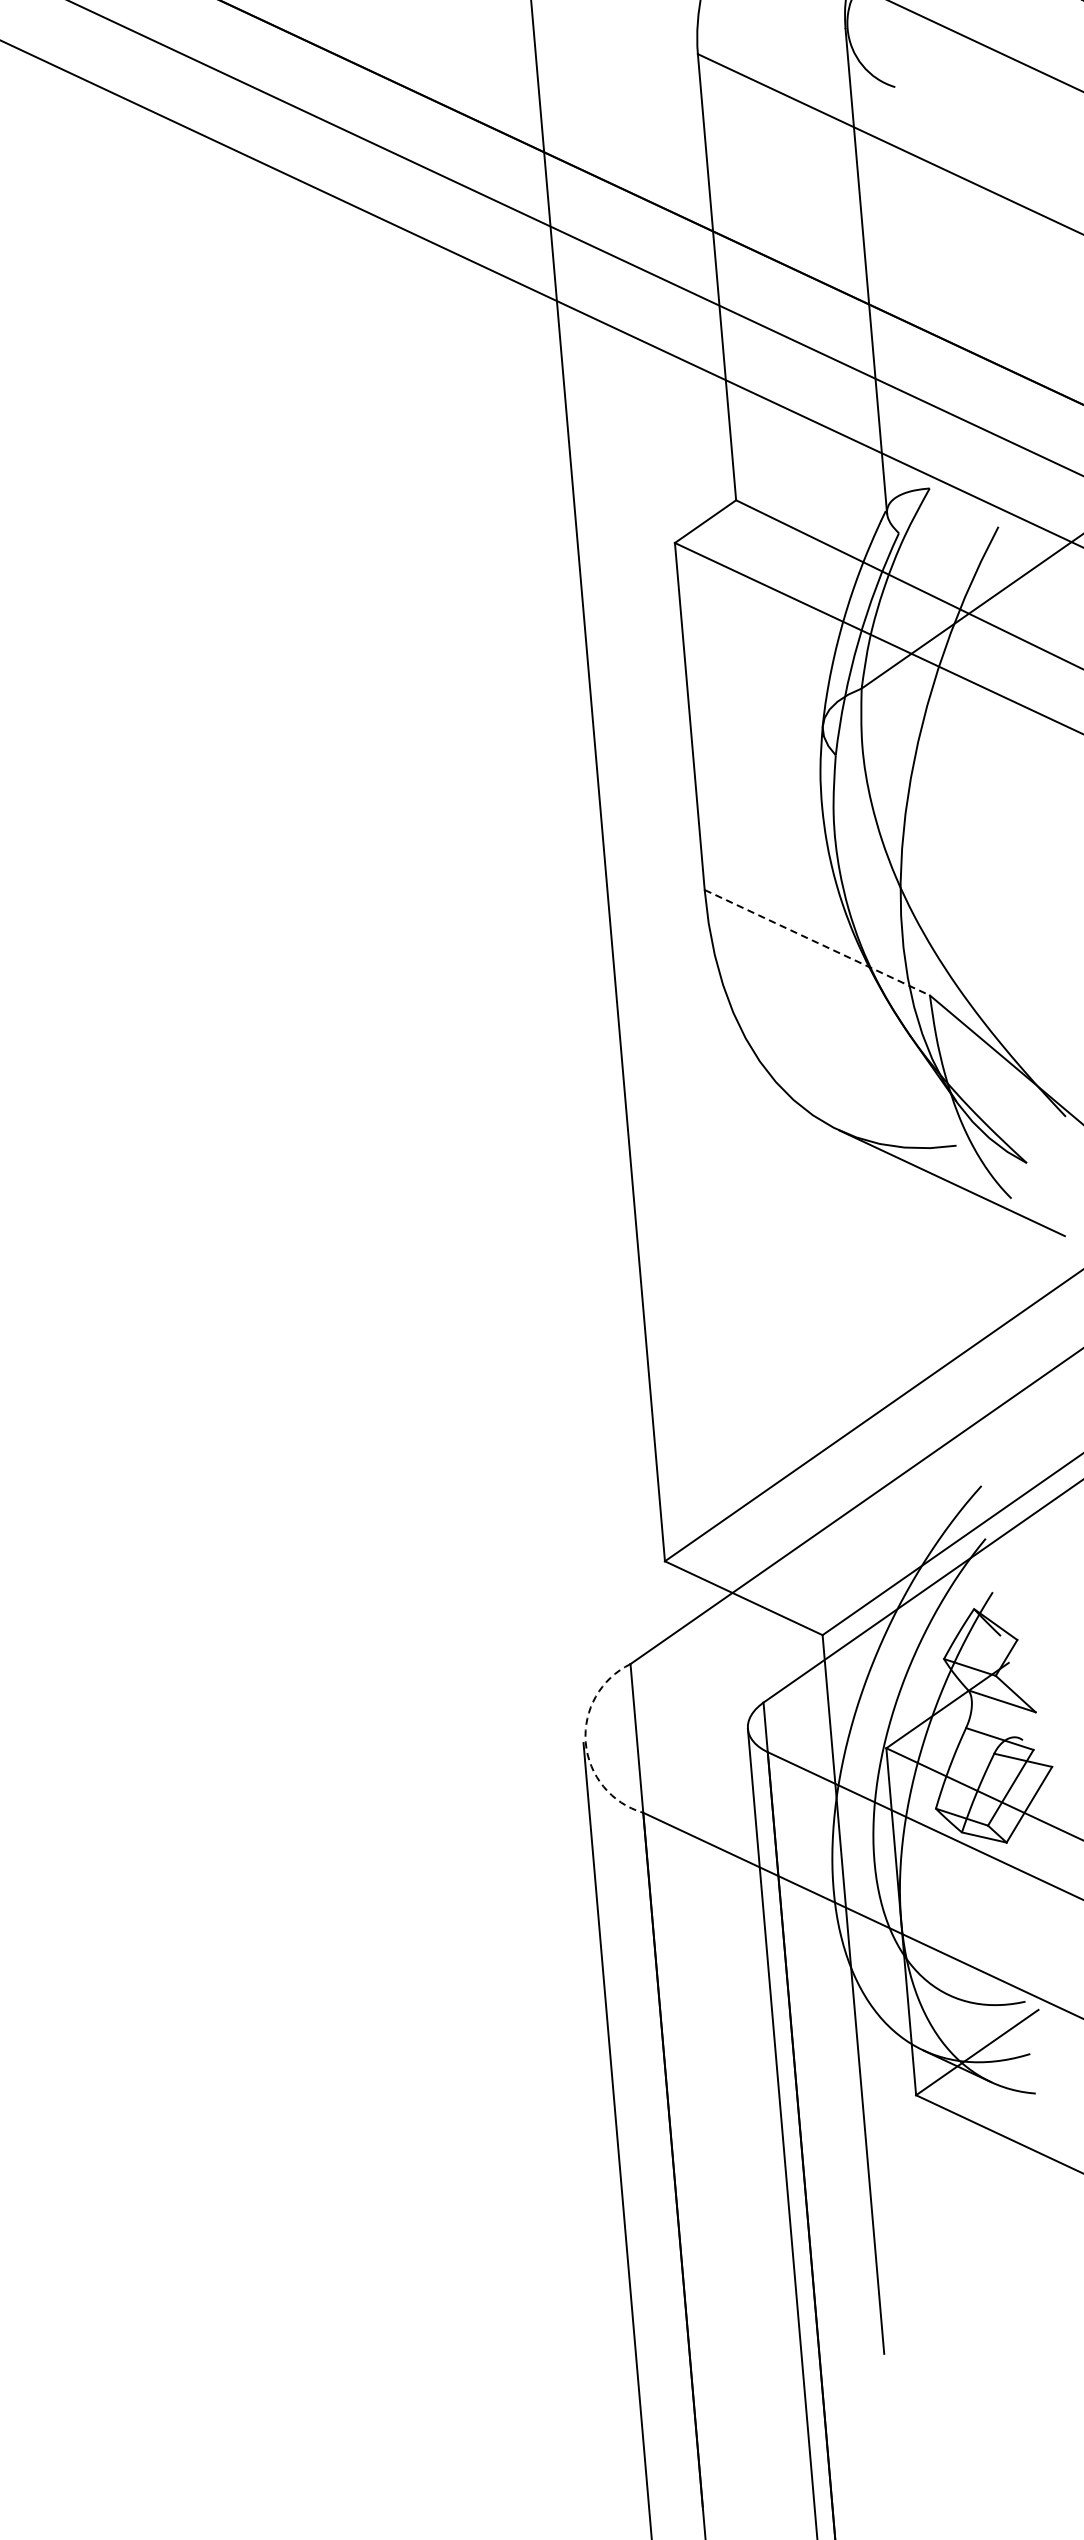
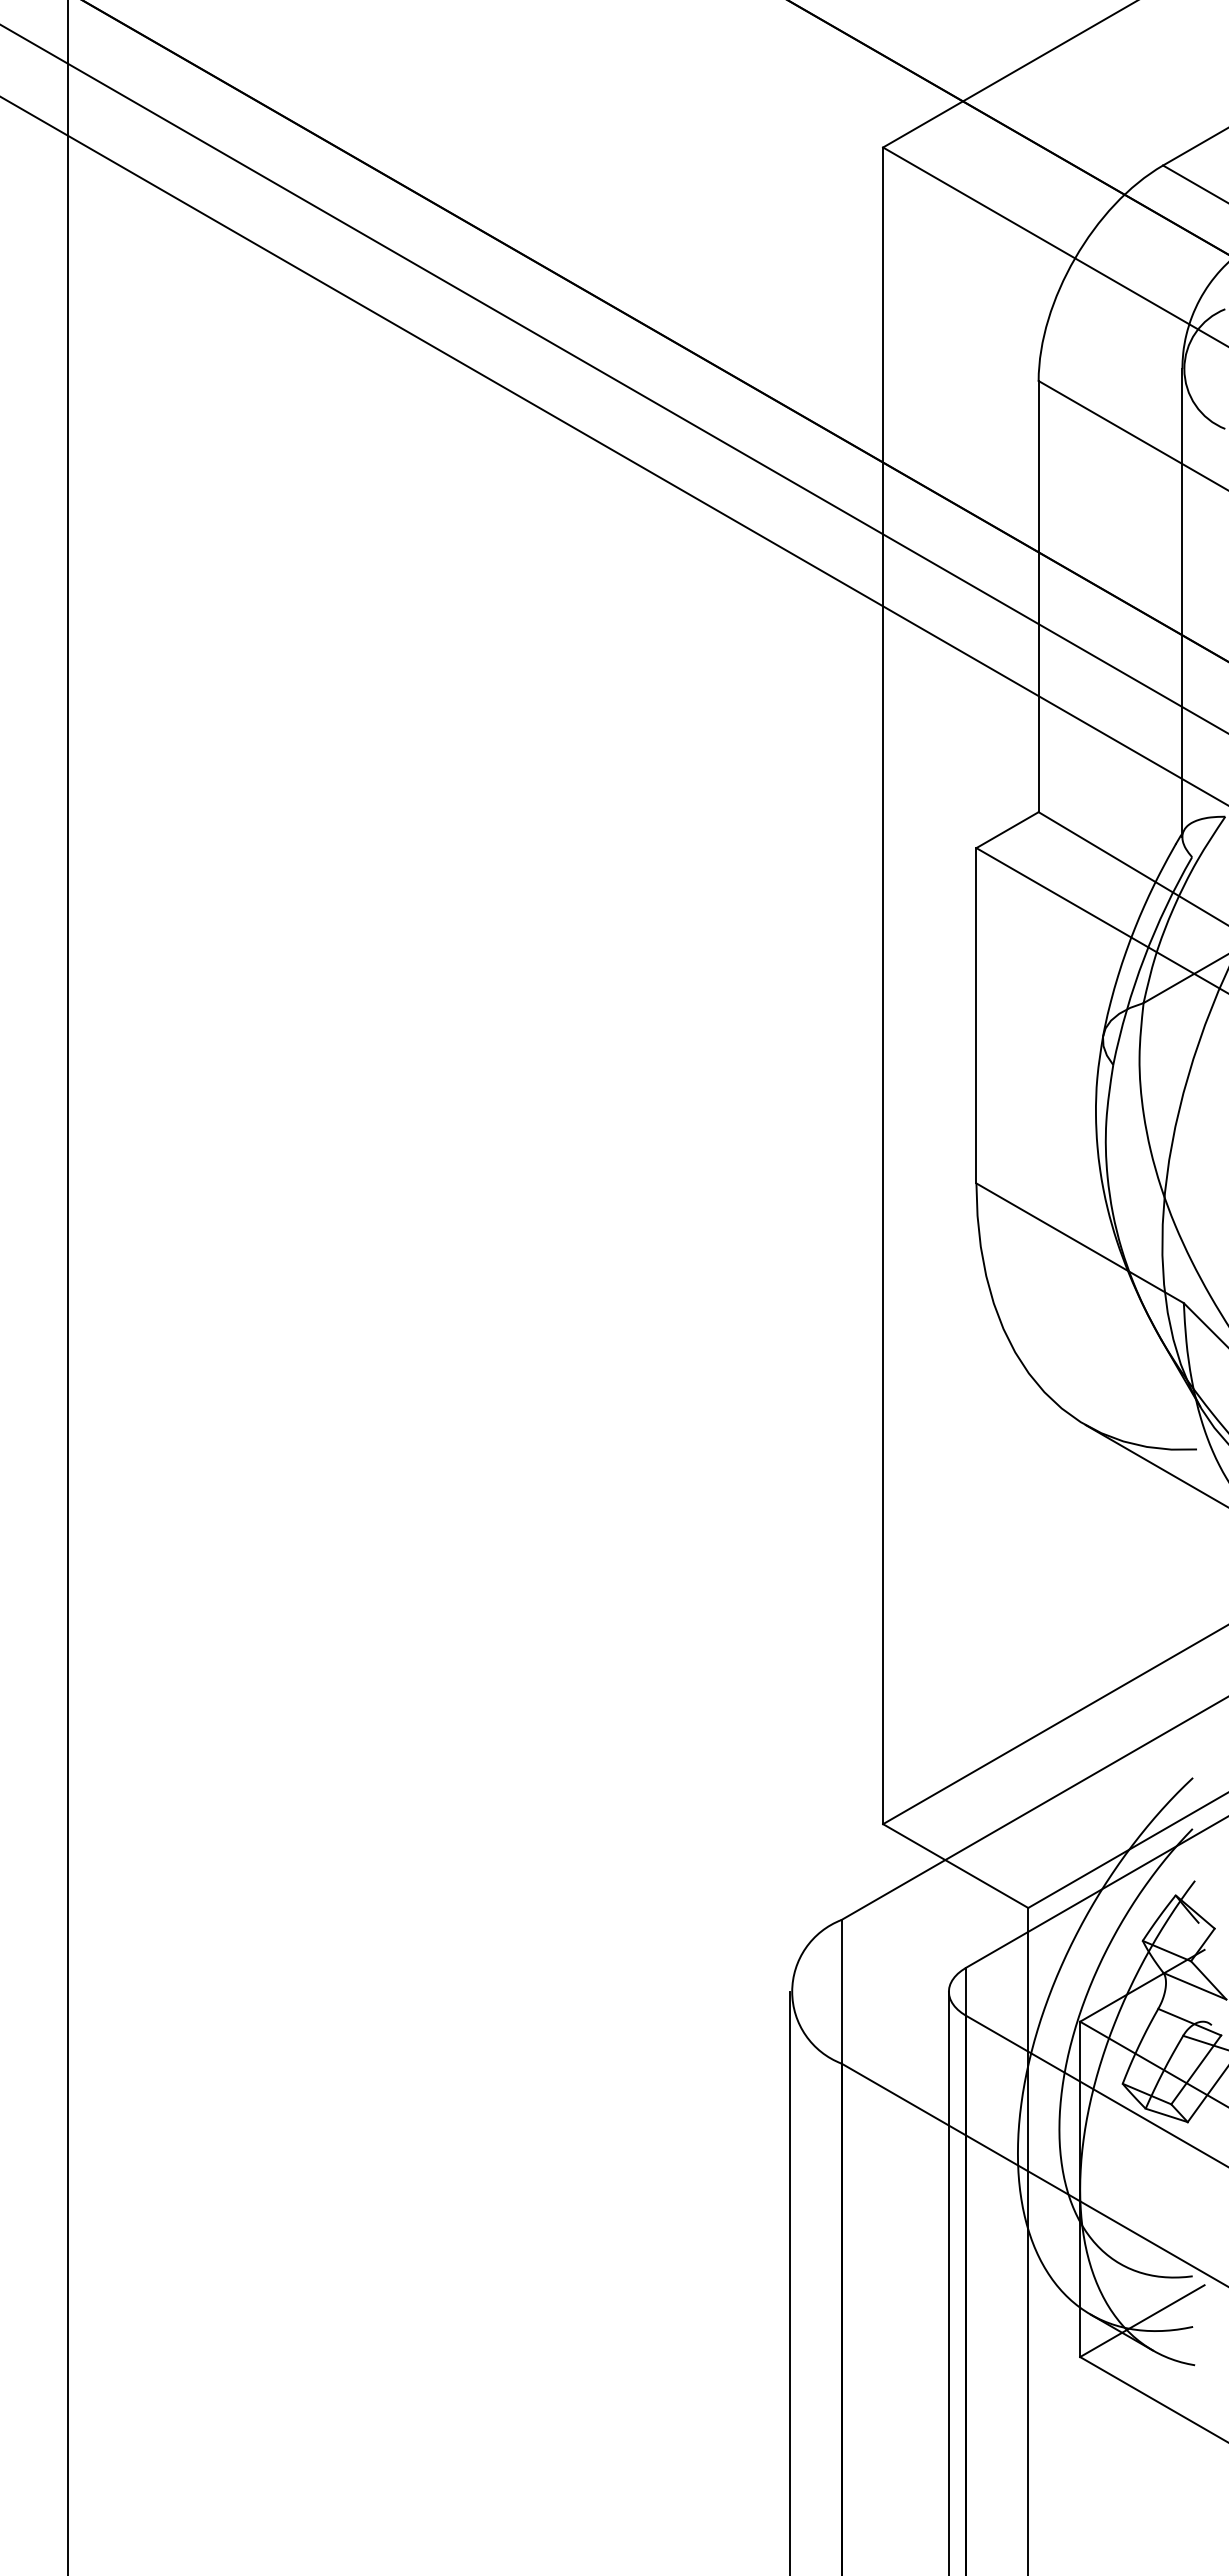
line: (817, 942) -> (1080, 1243), dashed -> solid
arc: (586, 1742) -> (792, 1991), dashed -> solid

